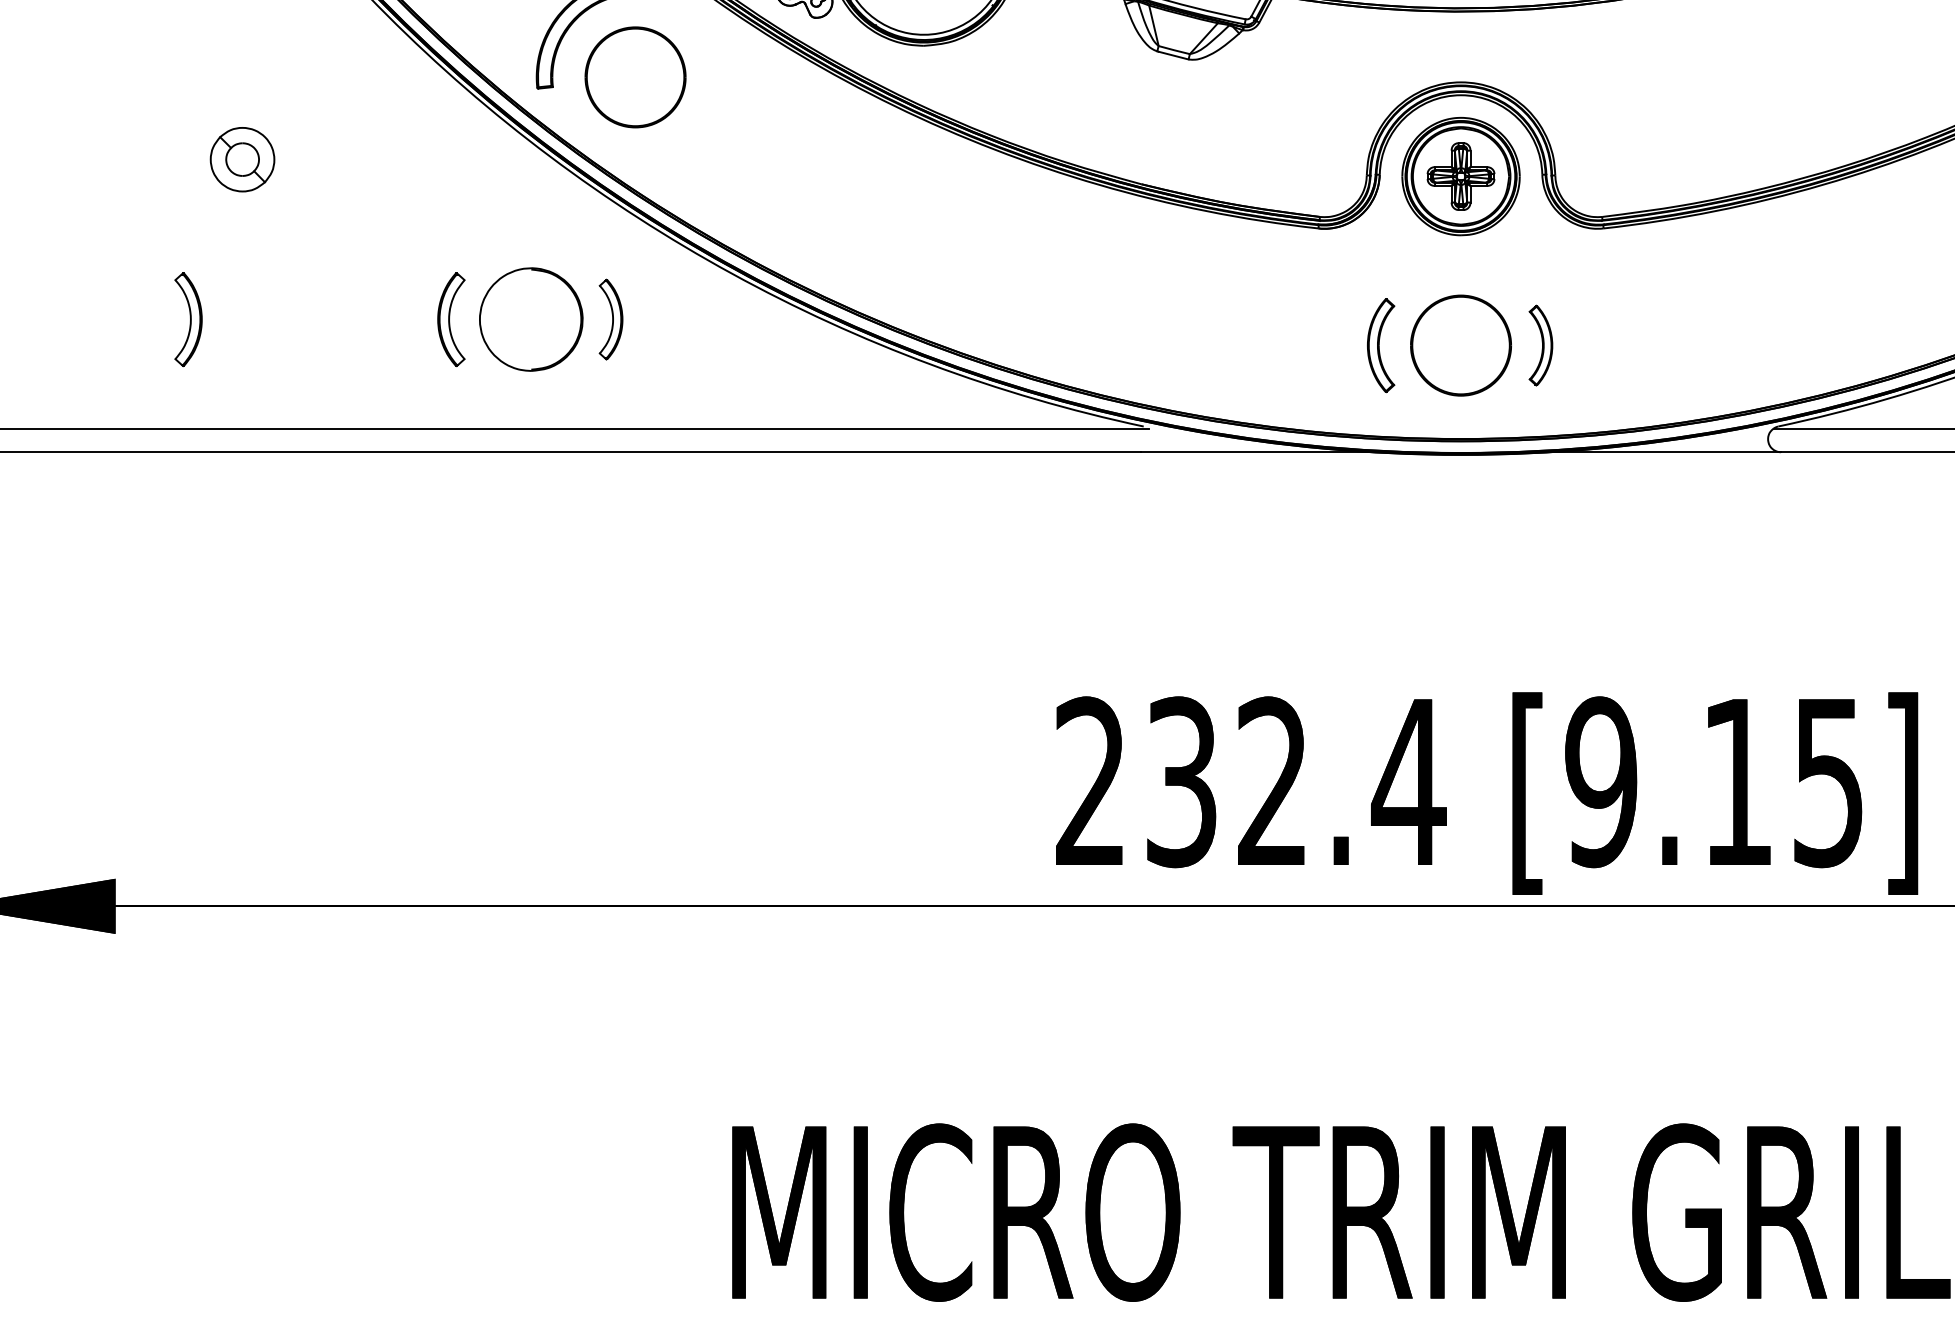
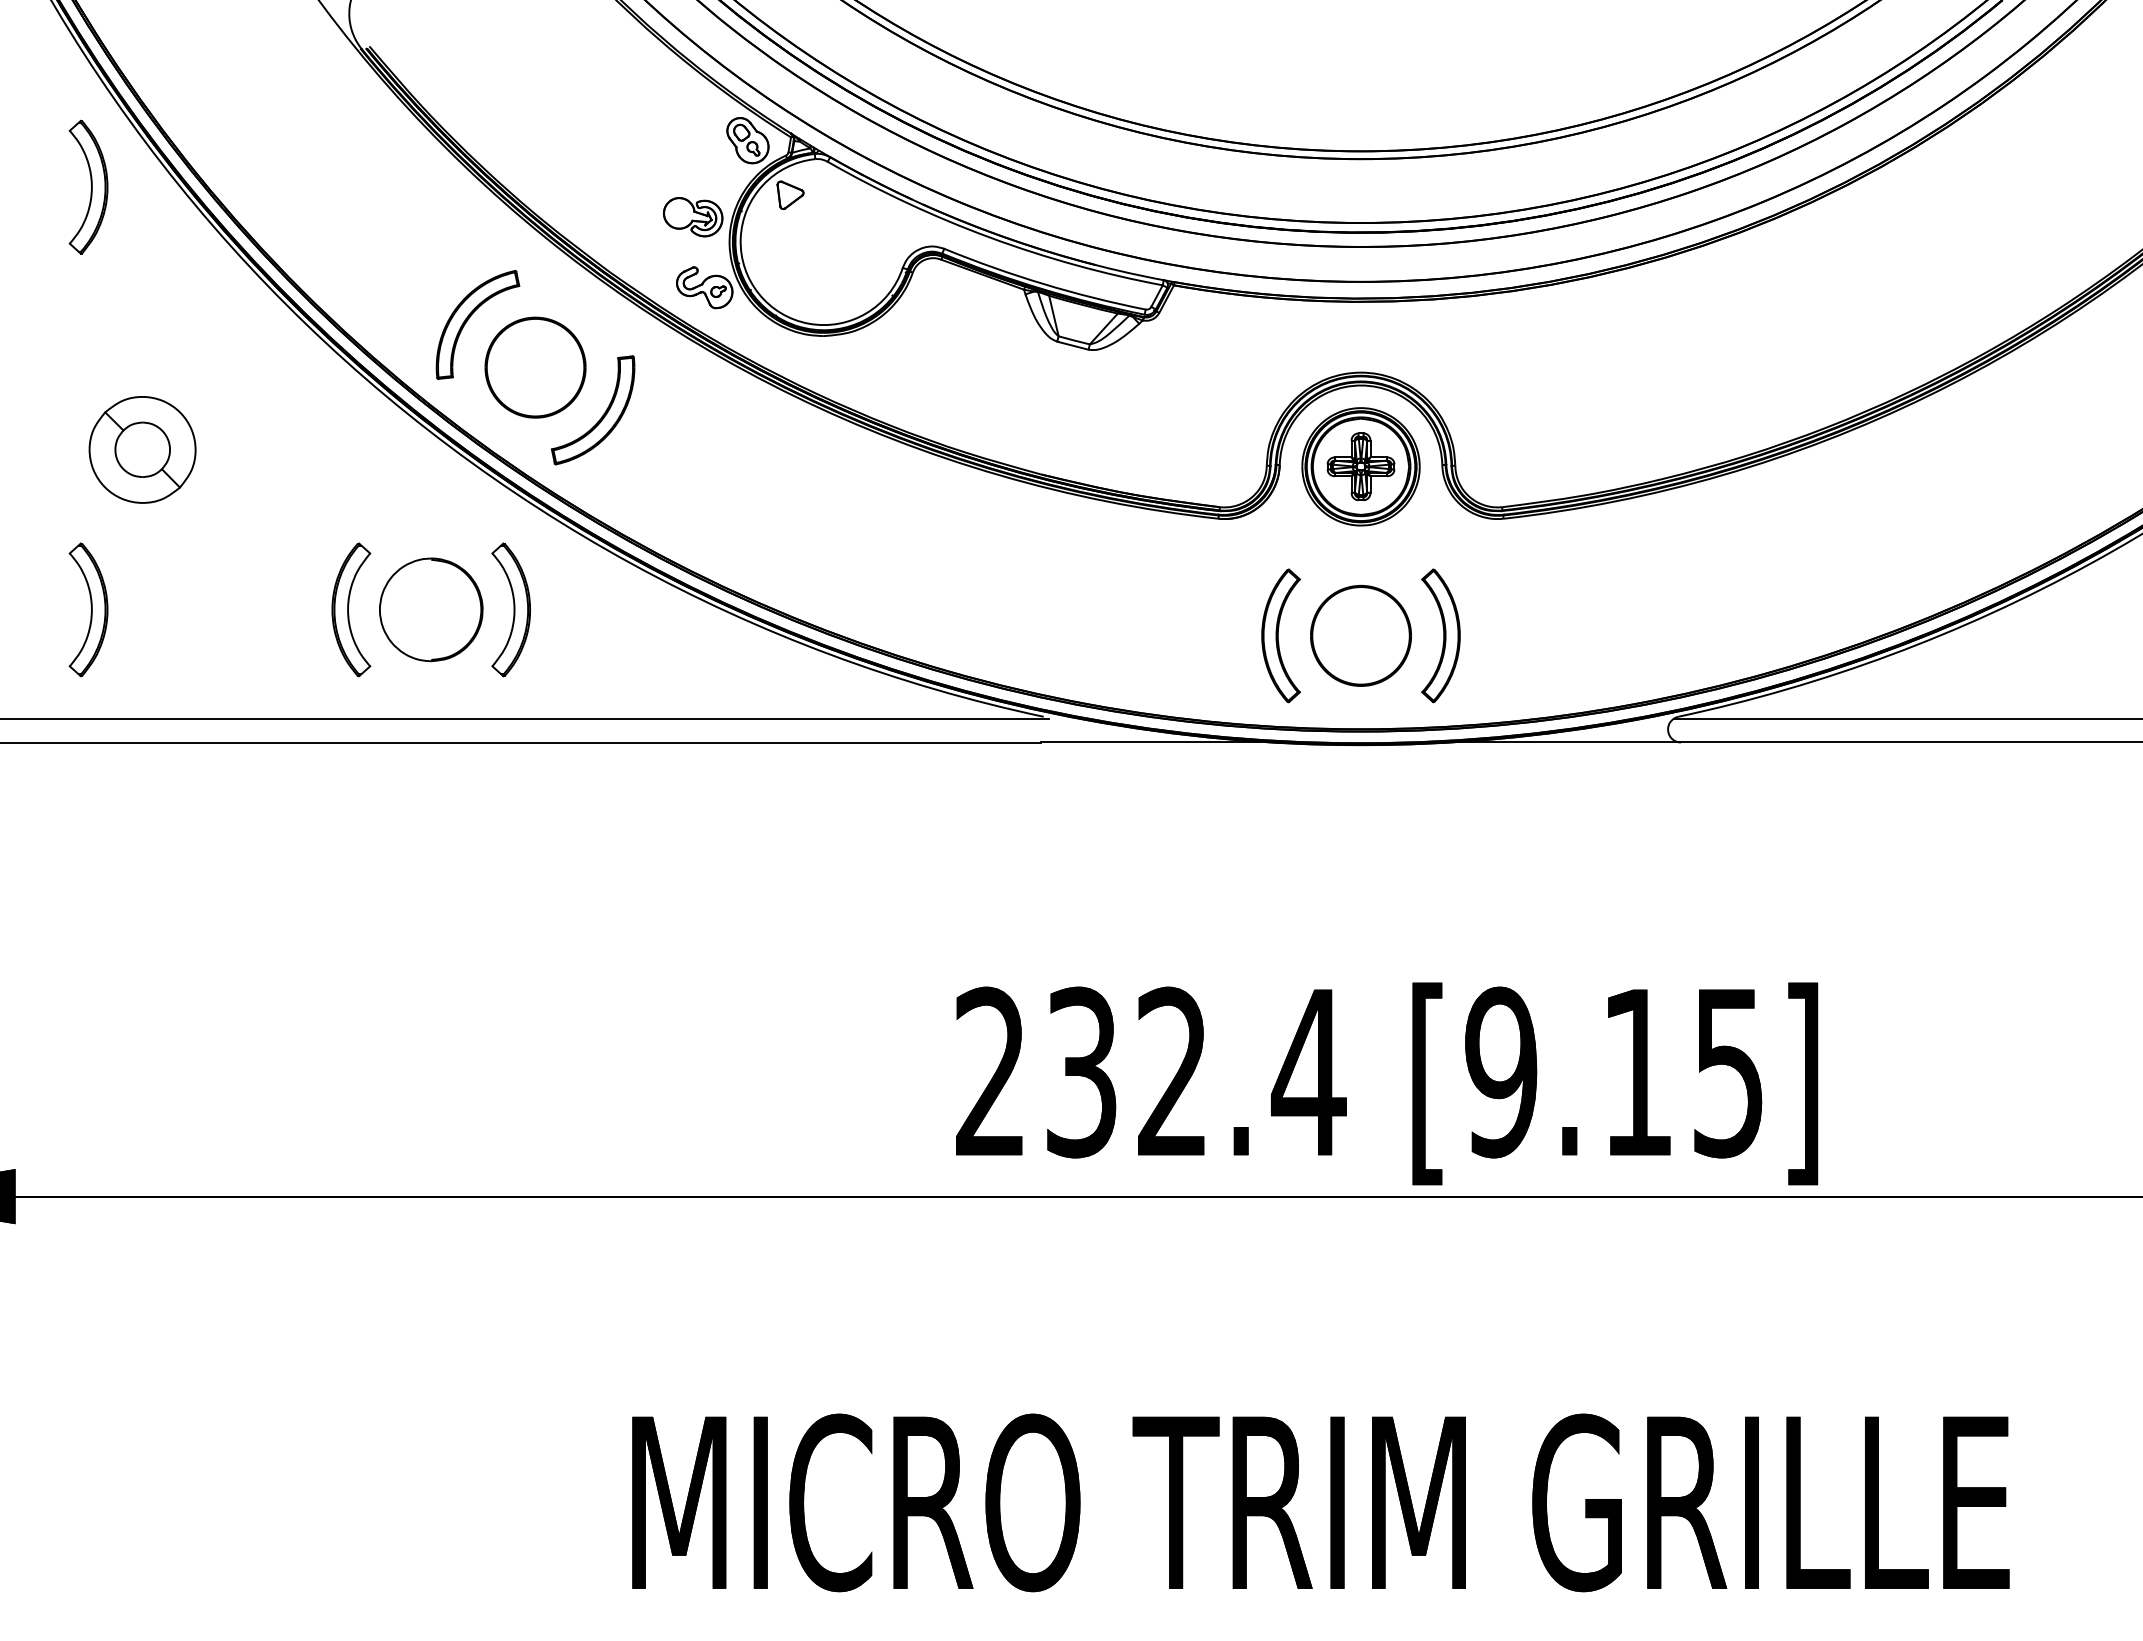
part: (701, 126) -> (601, 416), added
part: (242, 159) -> (142, 449), size x1.67
part: (188, 319) -> (88, 609), size x1.43
part: (451, 319) -> (351, 609), size x1.43
part: (610, 319) -> (510, 609), size x1.67
part: (1380, 345) -> (1280, 635), size x1.43
part: (1540, 345) -> (1440, 635), size x1.67

